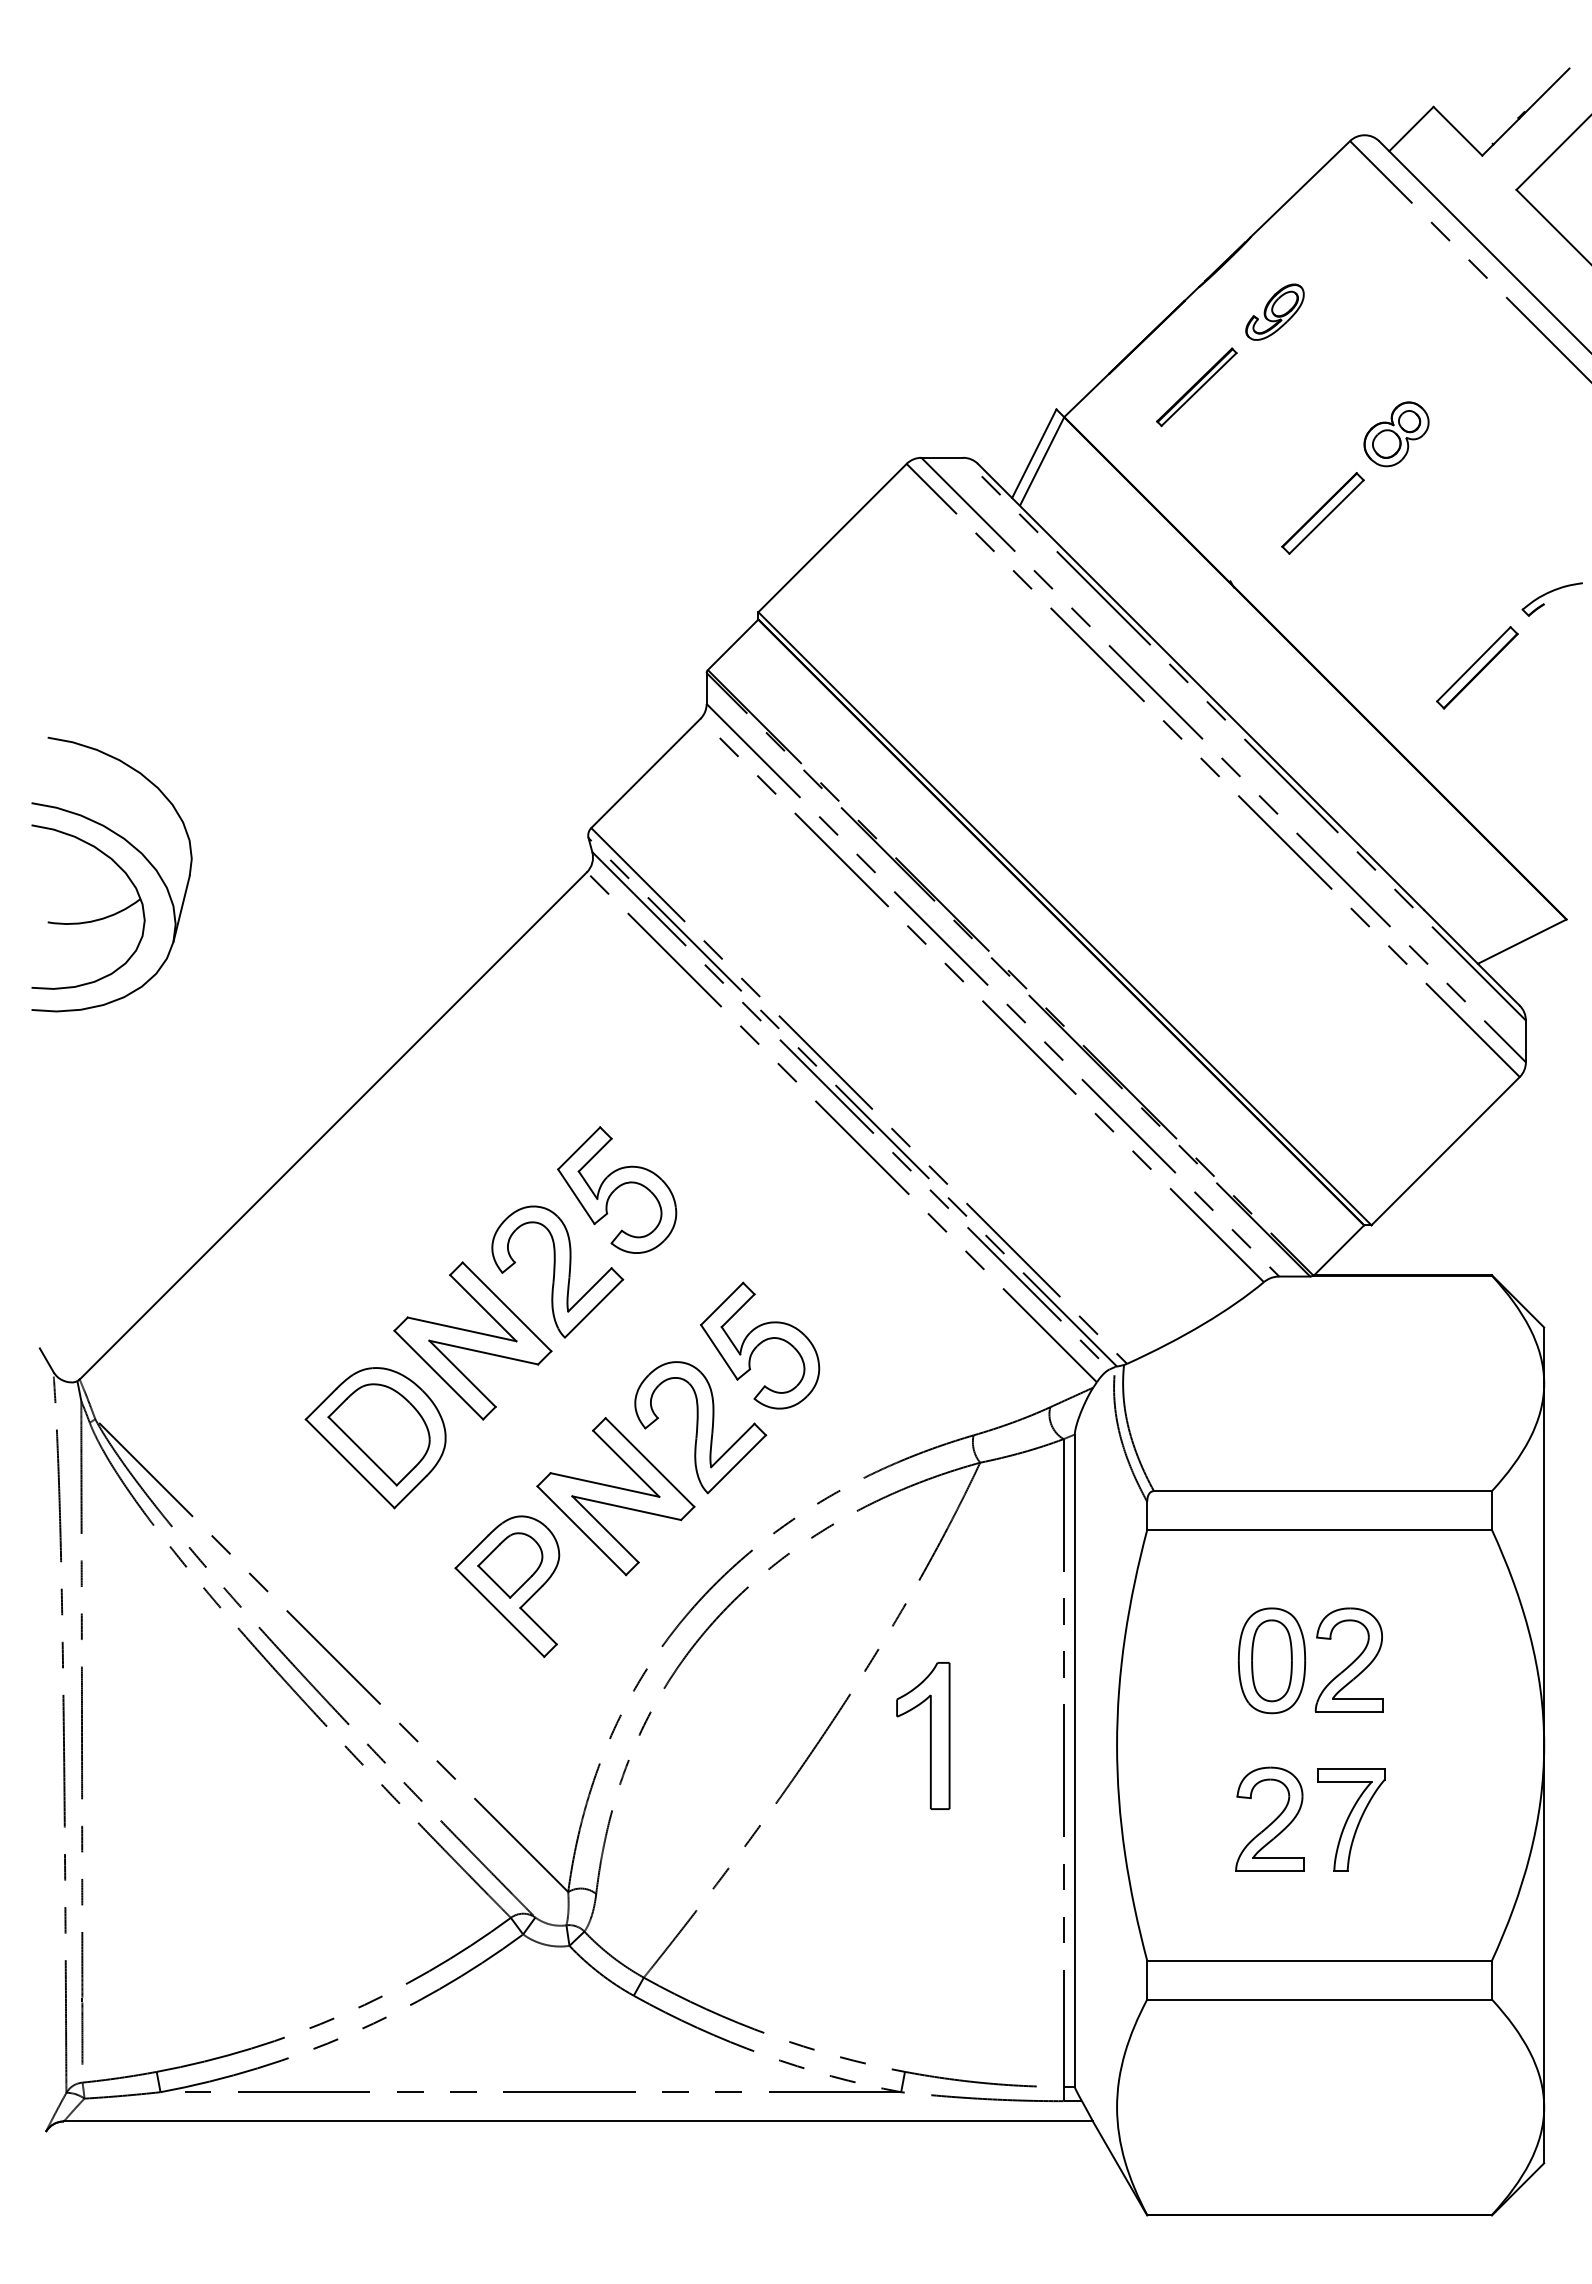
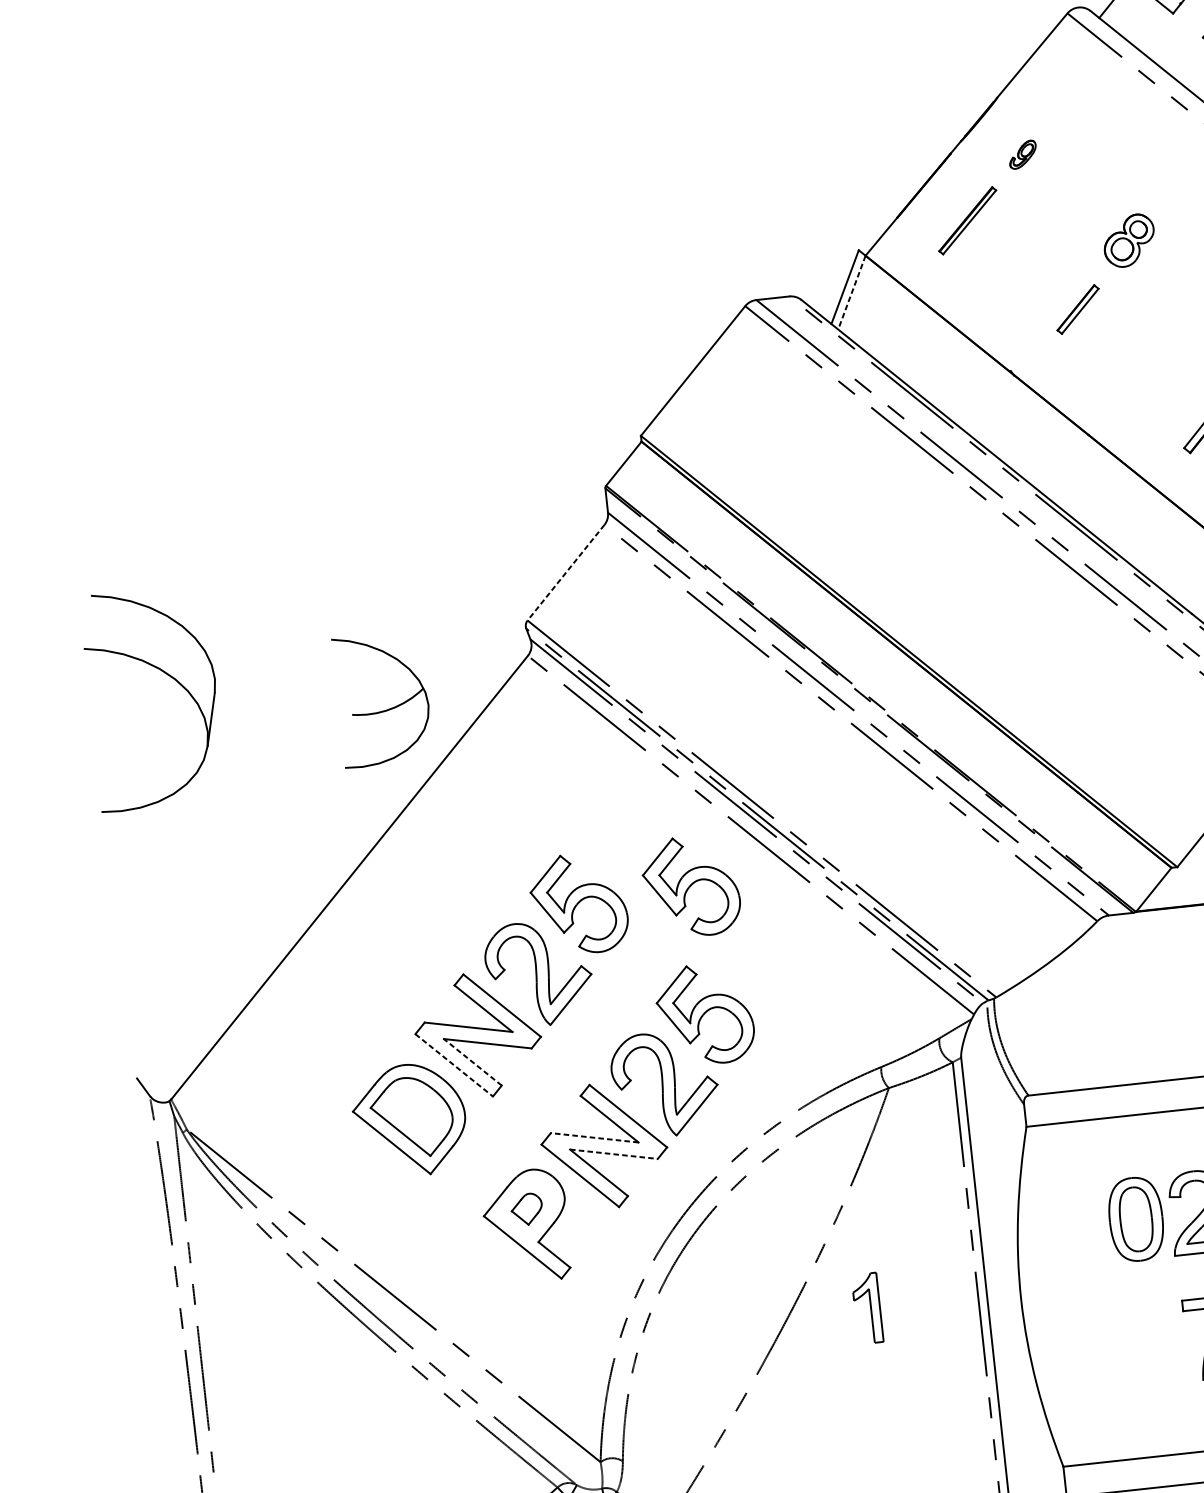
part: (1274, 311) -> (1022, 154), size x0.6
line: (1041, 462) -> (851, 293), solid -> dashed
part: (1322, 513) -> (1077, 309), size x0.7
line: (645, 773) -> (565, 572), solid -> dashed
part: (90, 920) -> (385, 709), moved
part: (760, 1183) -> (691, 886), added
line: (462, 1373) -> (472, 1062), solid -> dashed
line: (438, 1375) -> (453, 1065), solid -> dashed
line: (605, 1485) -> (595, 1138), solid -> dashed
line: (626, 1508) -> (613, 1154), solid -> dashed
part: (510, 1565) -> (527, 1209), size x0.6
part: (923, 1735) -> (867, 1308), size x0.6
part: (1269, 1818) -> (1147, 1344), removed

